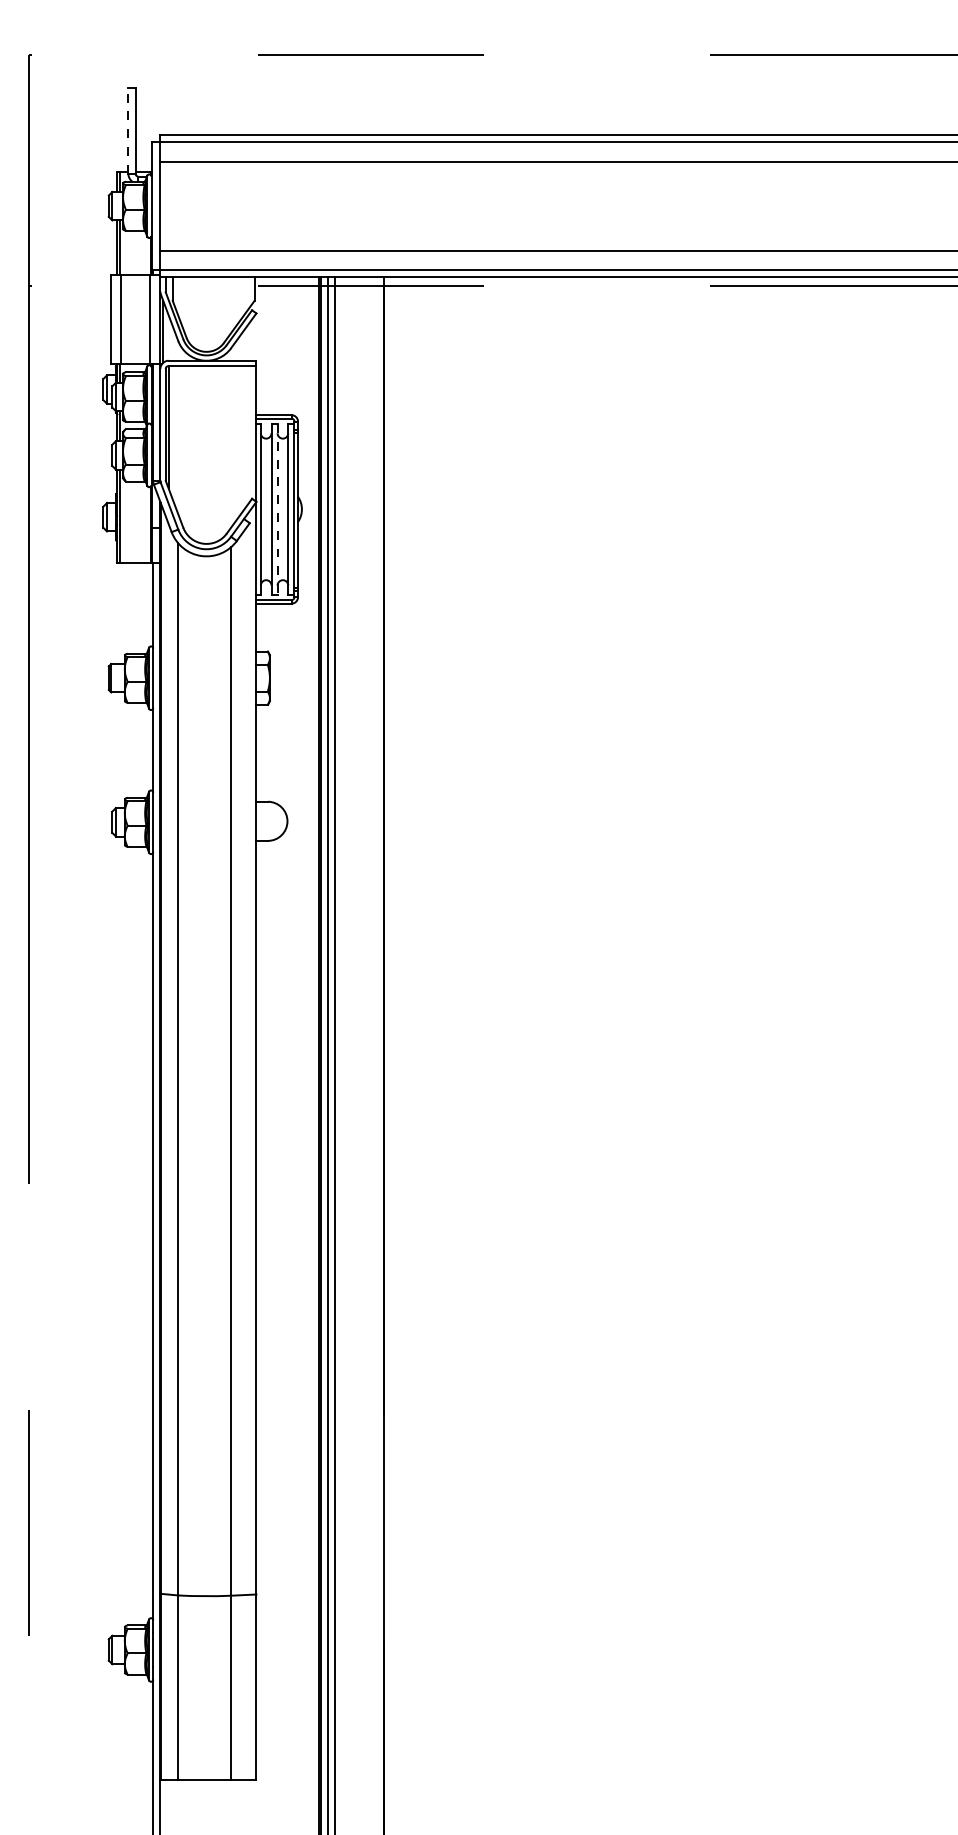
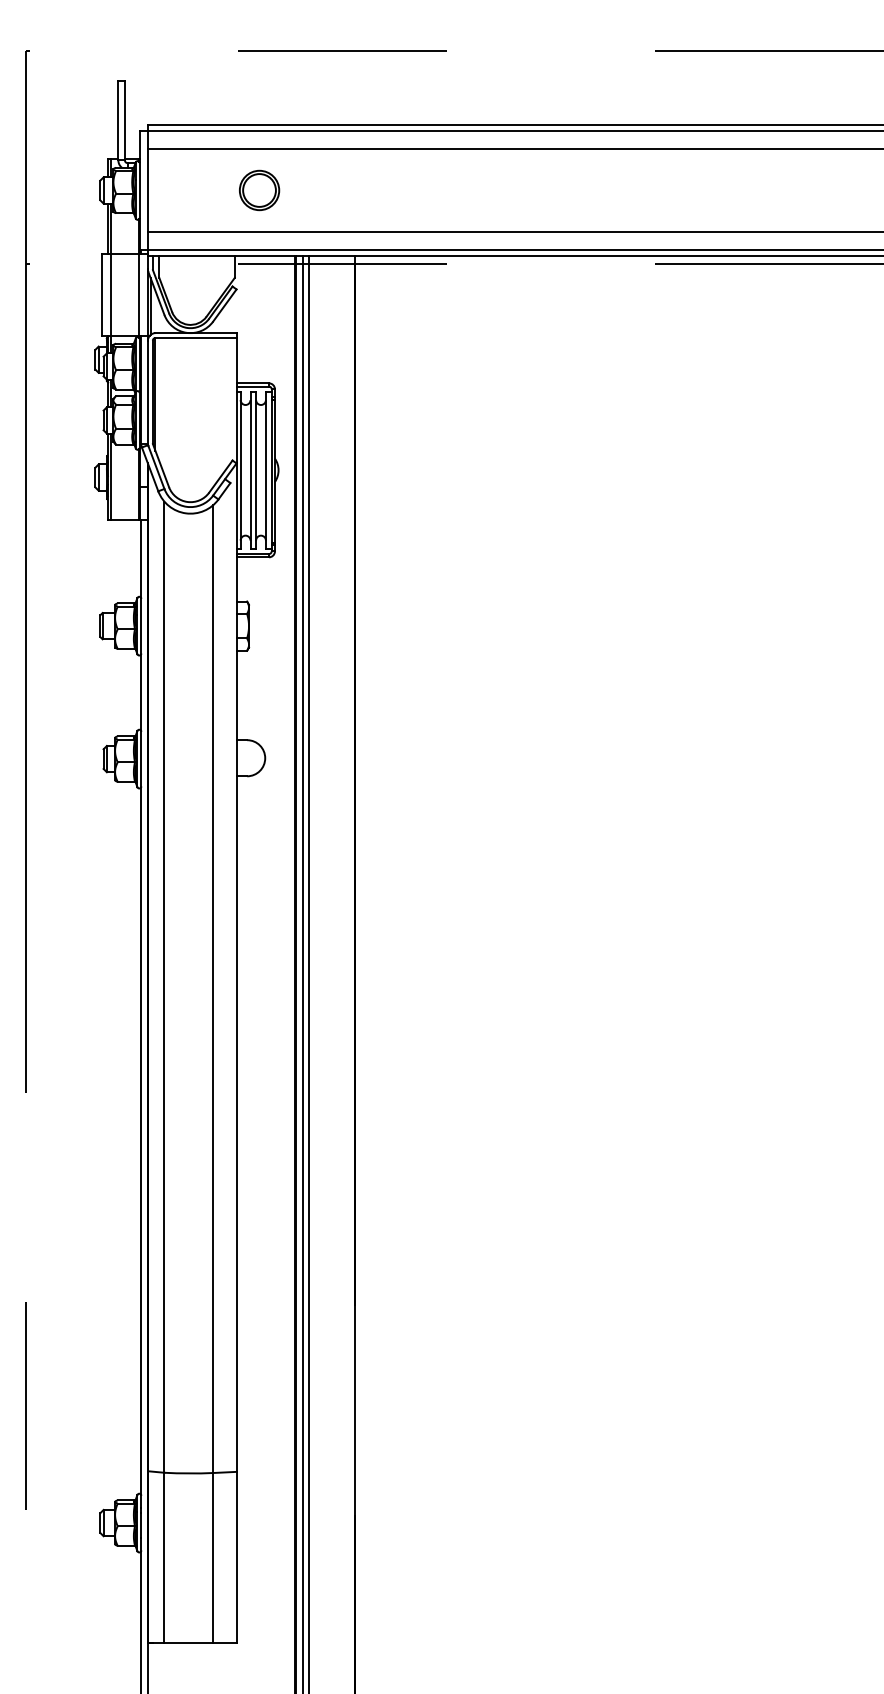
line: (128, 130) -> (118, 120), dashed -> solid
part: (281, 206) -> (259, 190), added
line: (278, 509) -> (256, 470), dashed -> solid

